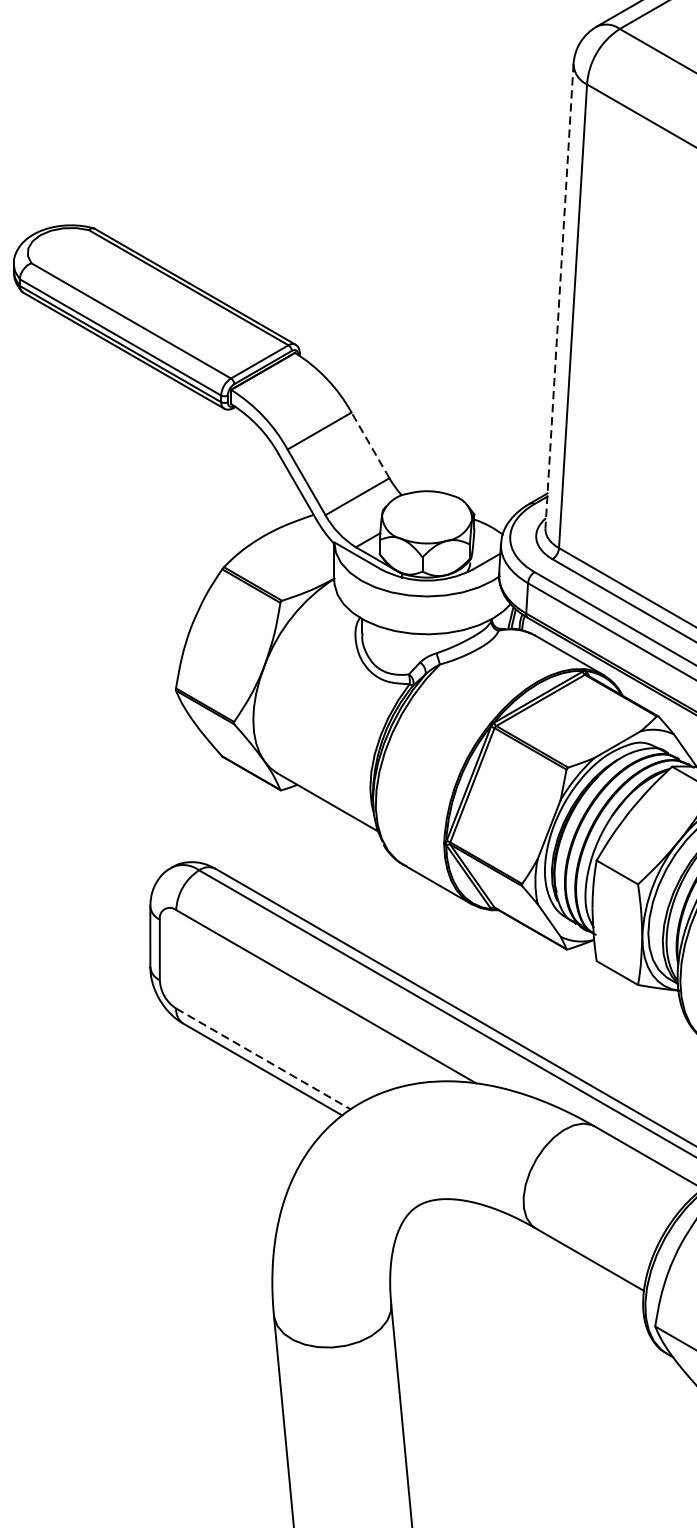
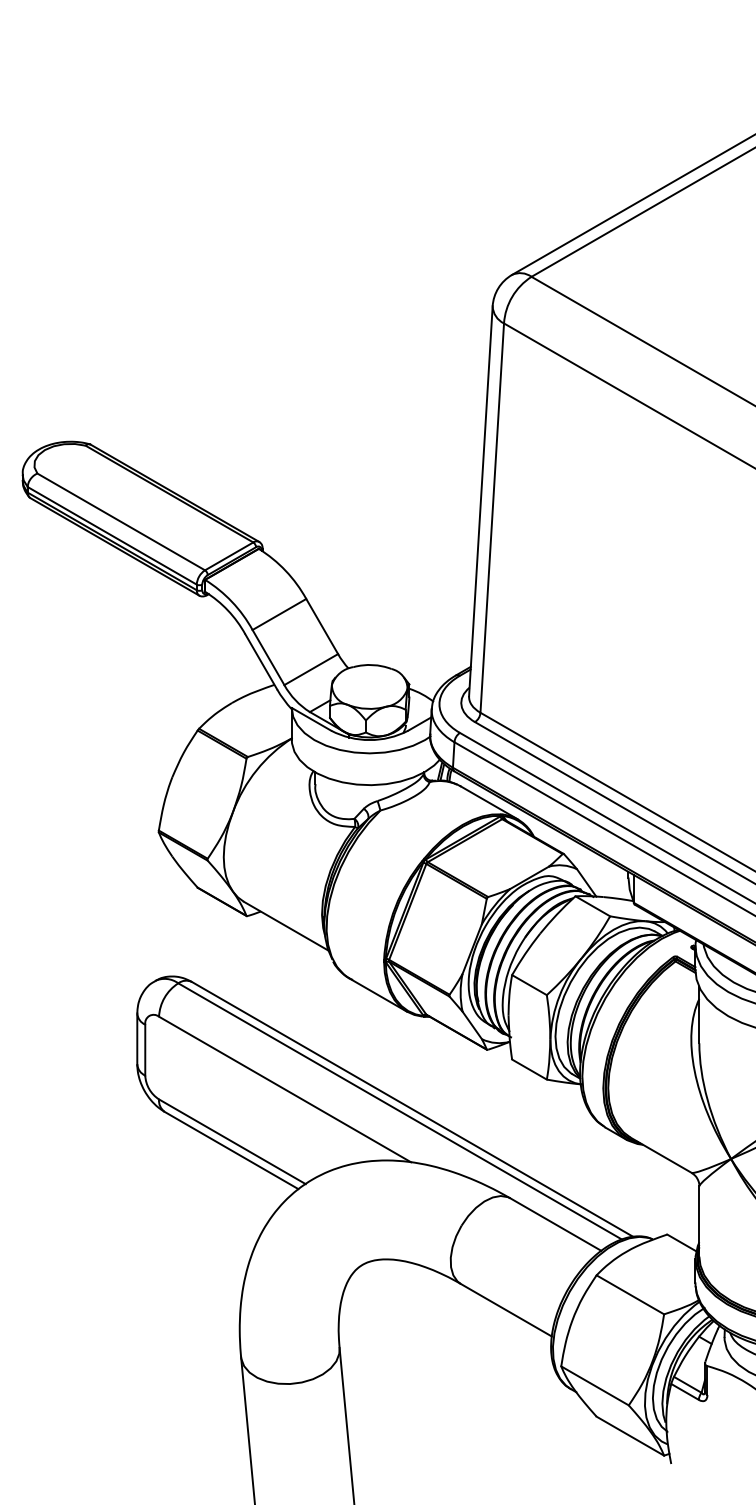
line: (559, 296) -> (480, 501), dashed -> solid
line: (370, 445) -> (322, 626), dashed -> solid
line: (263, 1058) -> (232, 1141), dashed -> solid

